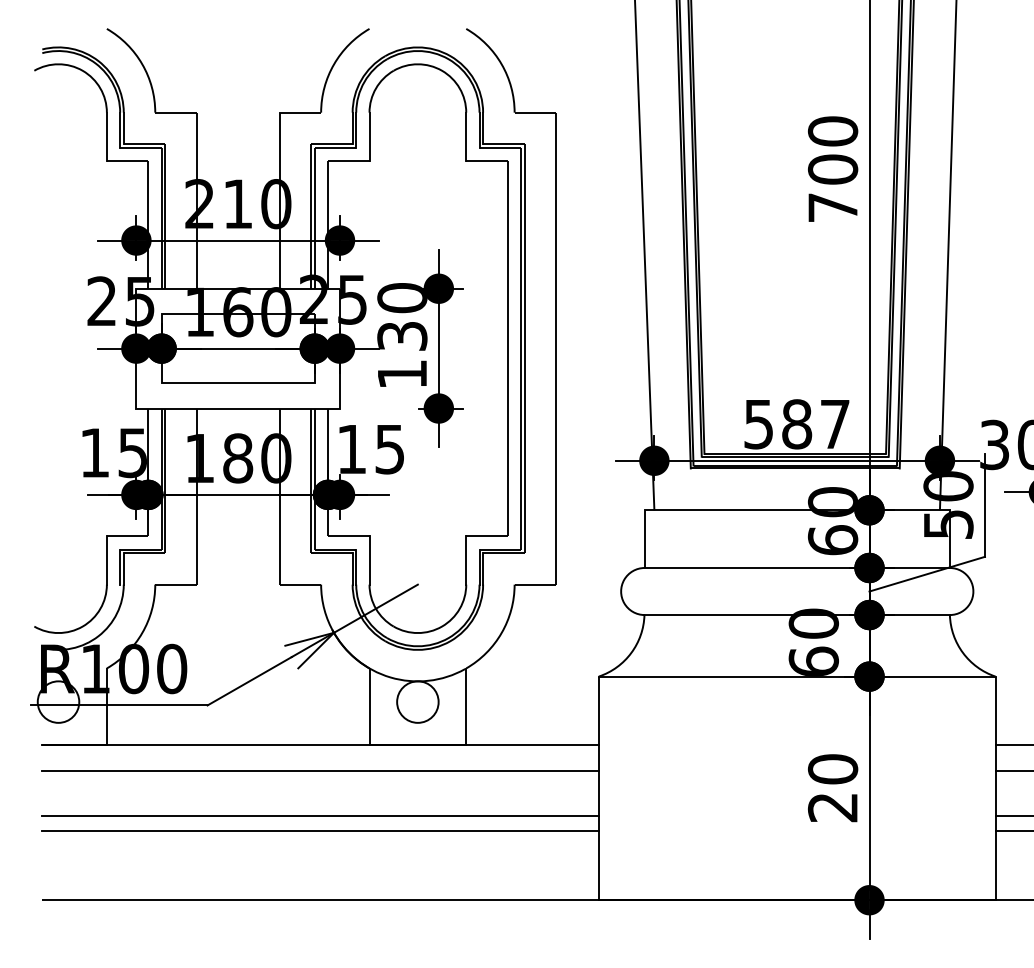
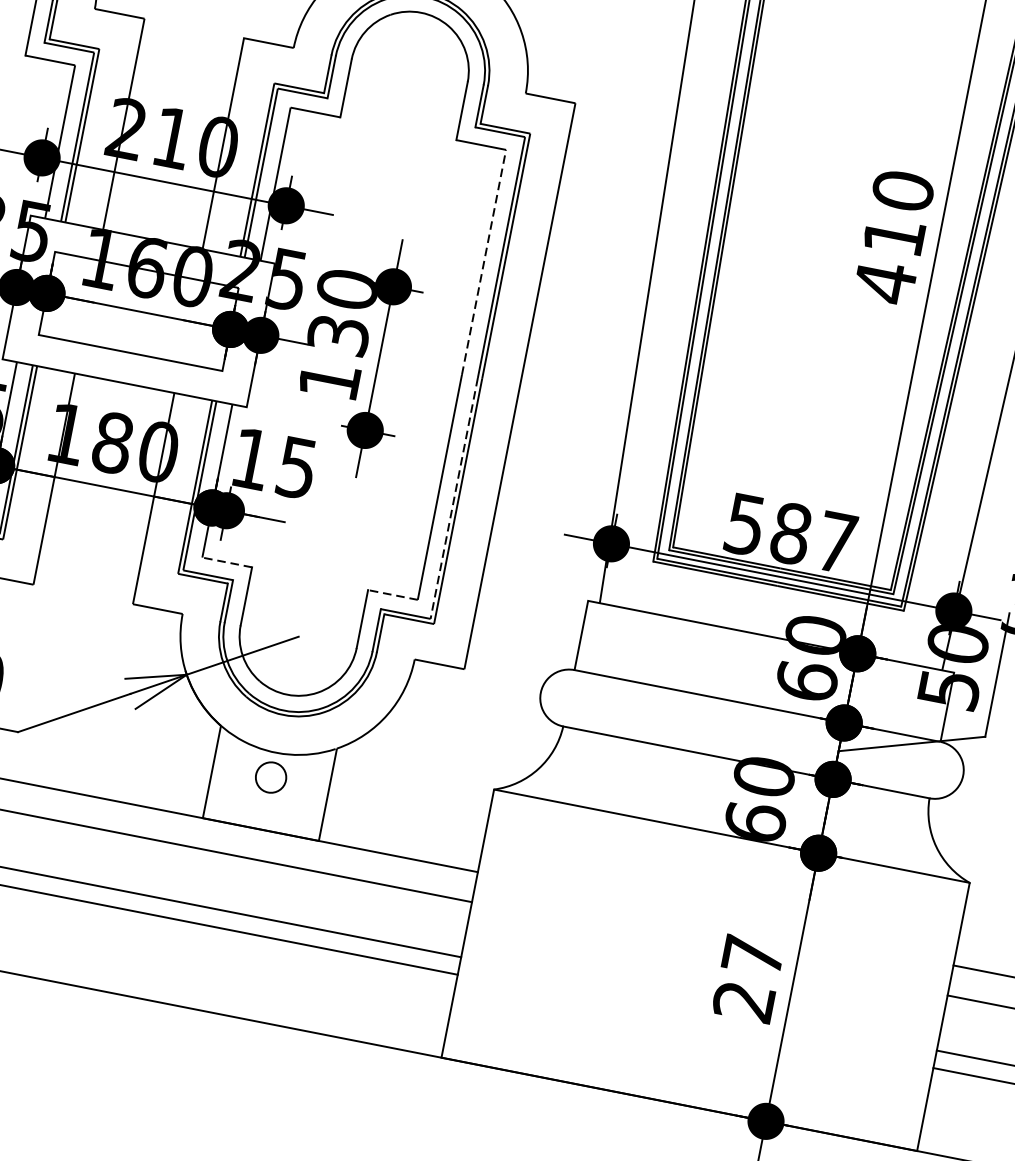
text: (832, 188) -> (889, 259), 700 -> 410
line: (507, 254) -> (483, 261), solid -> dashed
line: (520, 449) -> (453, 498), solid -> dashed
line: (348, 536) -> (226, 562), solid -> dashed
line: (486, 536) -> (392, 595), solid -> dashed
circle: (417, 701) -> (270, 776), size x0.6
text: (832, 769) -> (752, 955), 20 -> 27

